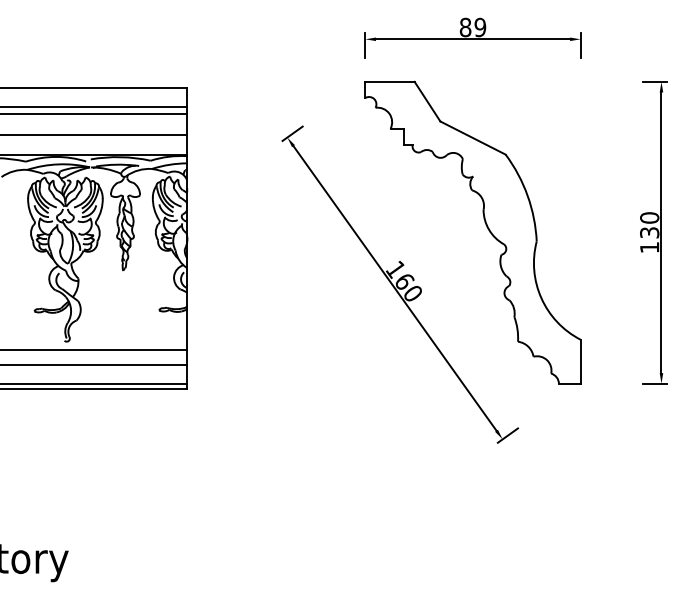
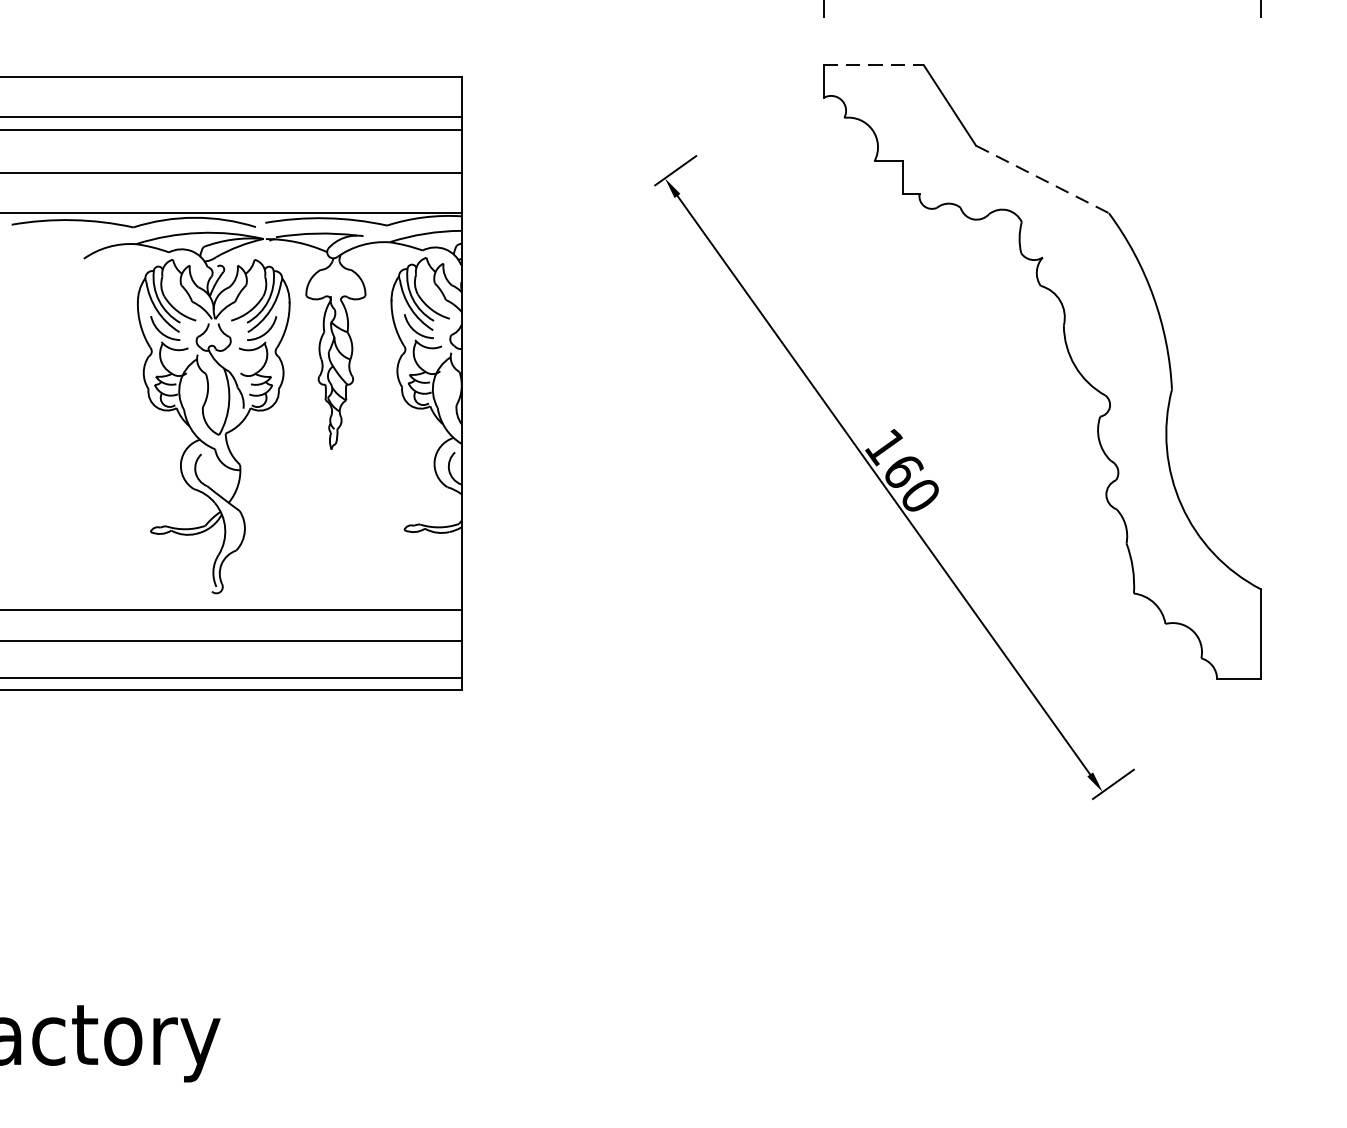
line: (390, 81) -> (874, 64), solid -> dashed
line: (473, 138) -> (1043, 180), solid -> dashed

